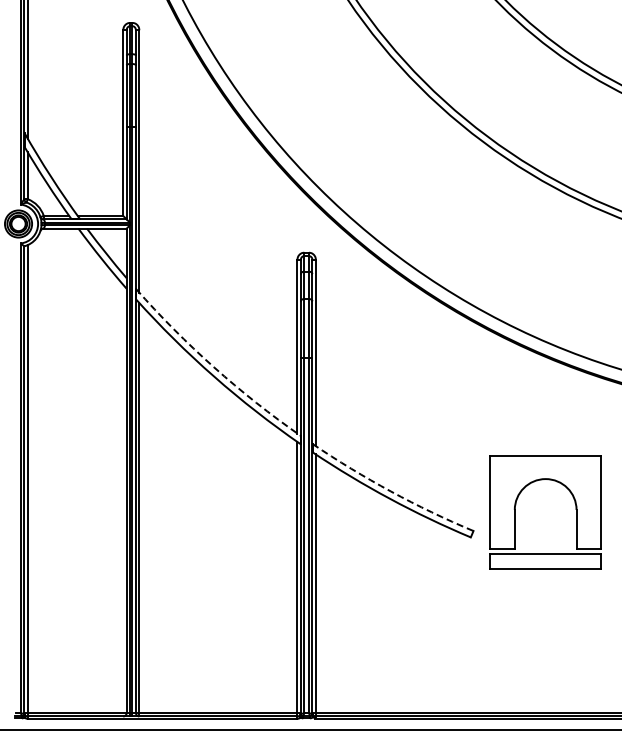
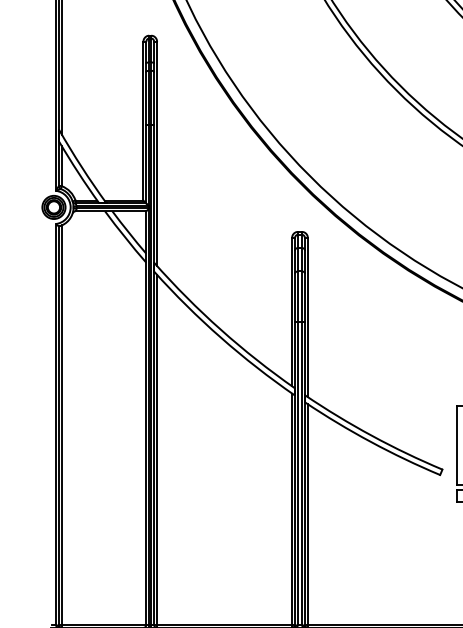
arc: (214, 367) -> (221, 329), dashed -> solid
arc: (390, 491) -> (371, 435), dashed -> solid

